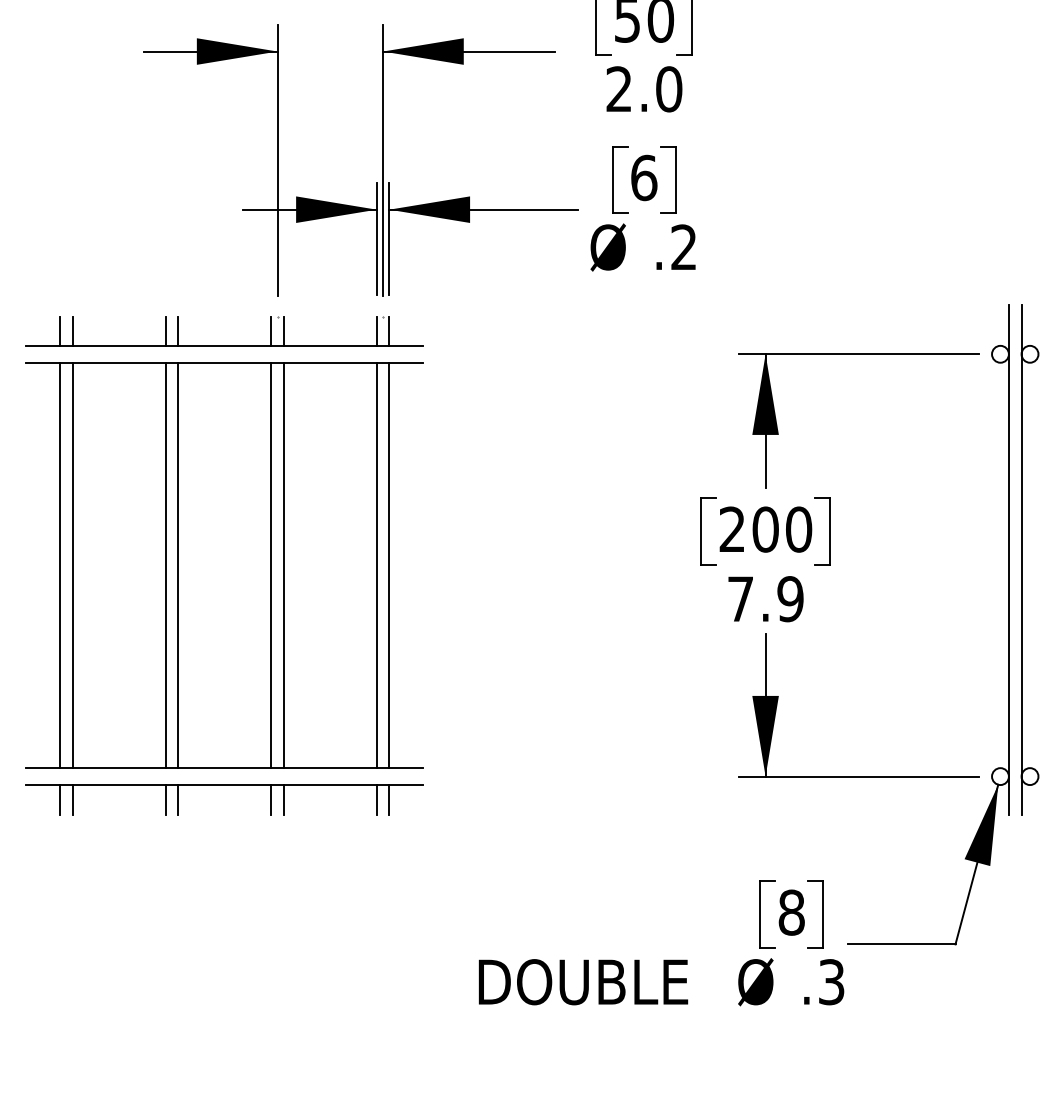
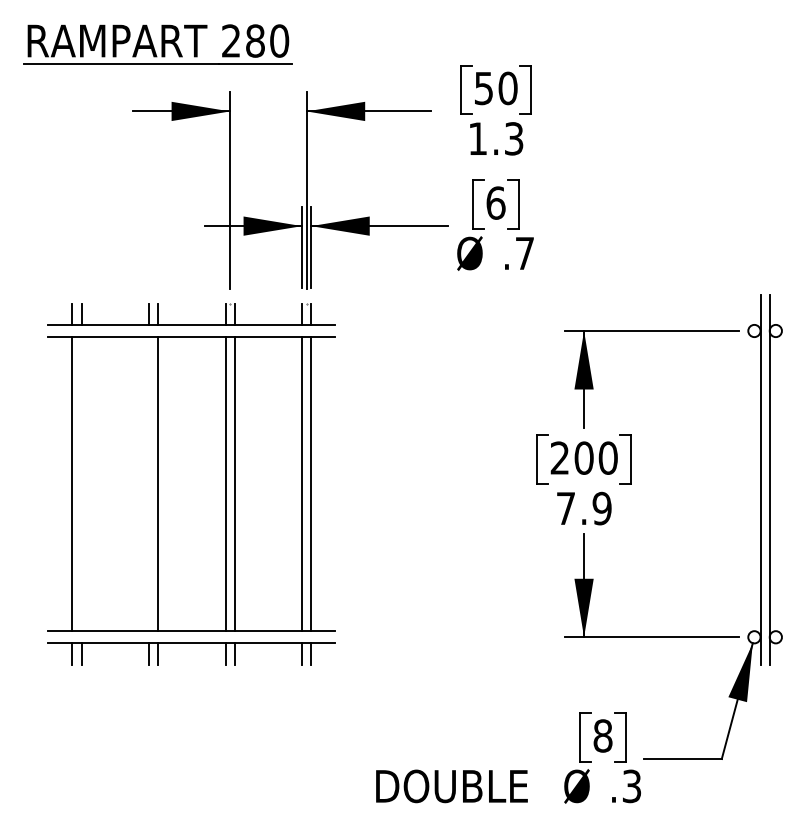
text: (643, 88) -> (495, 138), 2.0 -> 1.3
text: (683, 246) -> (524, 252), .2 -> .7
line: (72, 565) -> (81, 484), removed
line: (165, 565) -> (148, 484), removed

